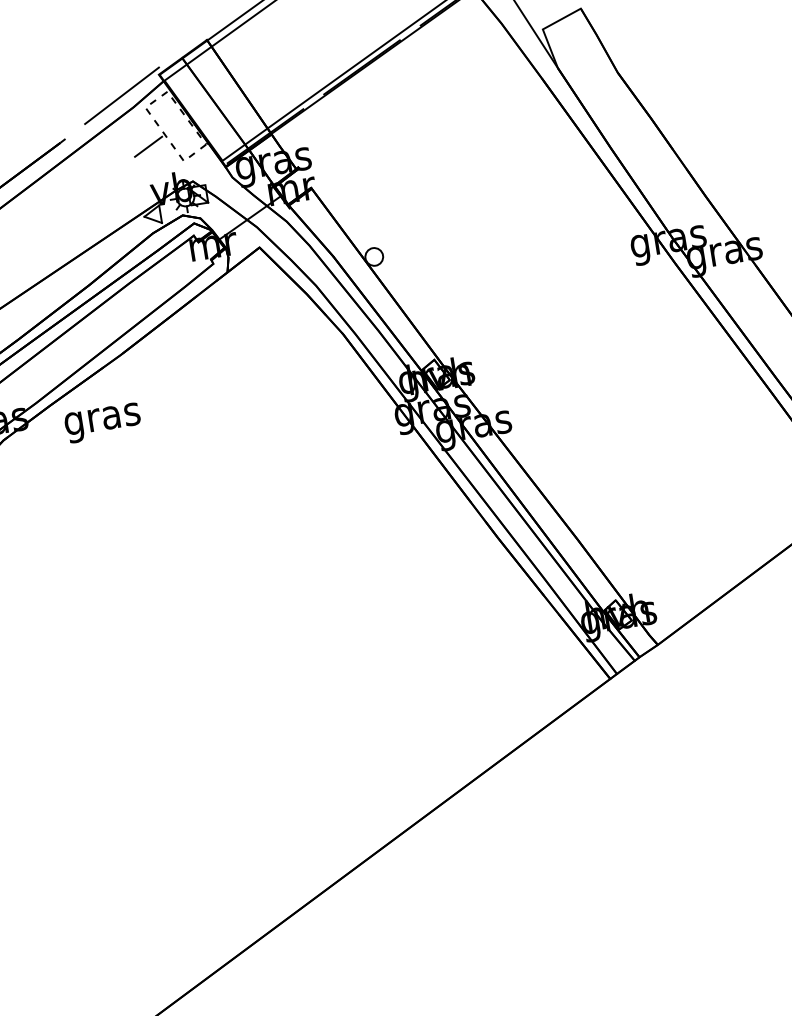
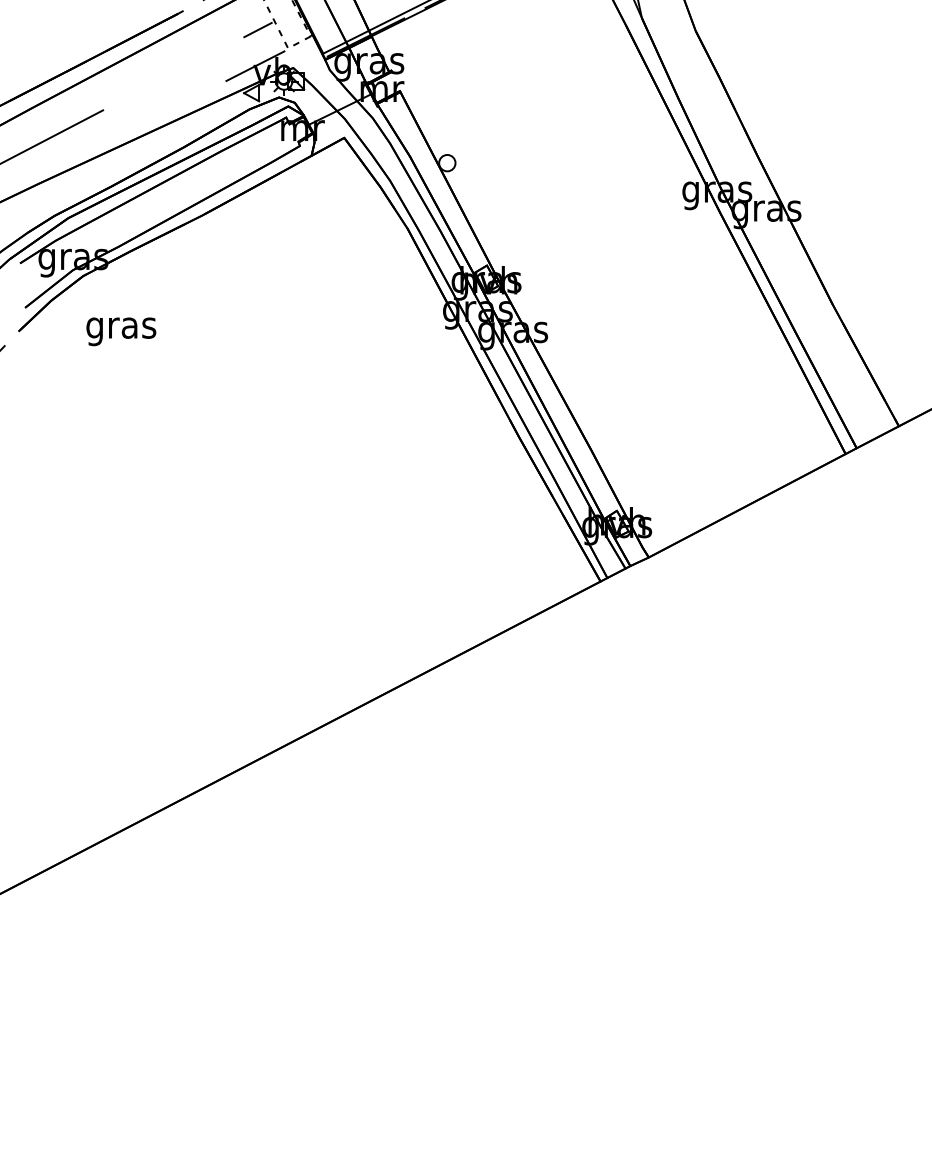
line: (151, 185) -> (255, 65), added
text: (103, 422) -> (121, 331), moved

